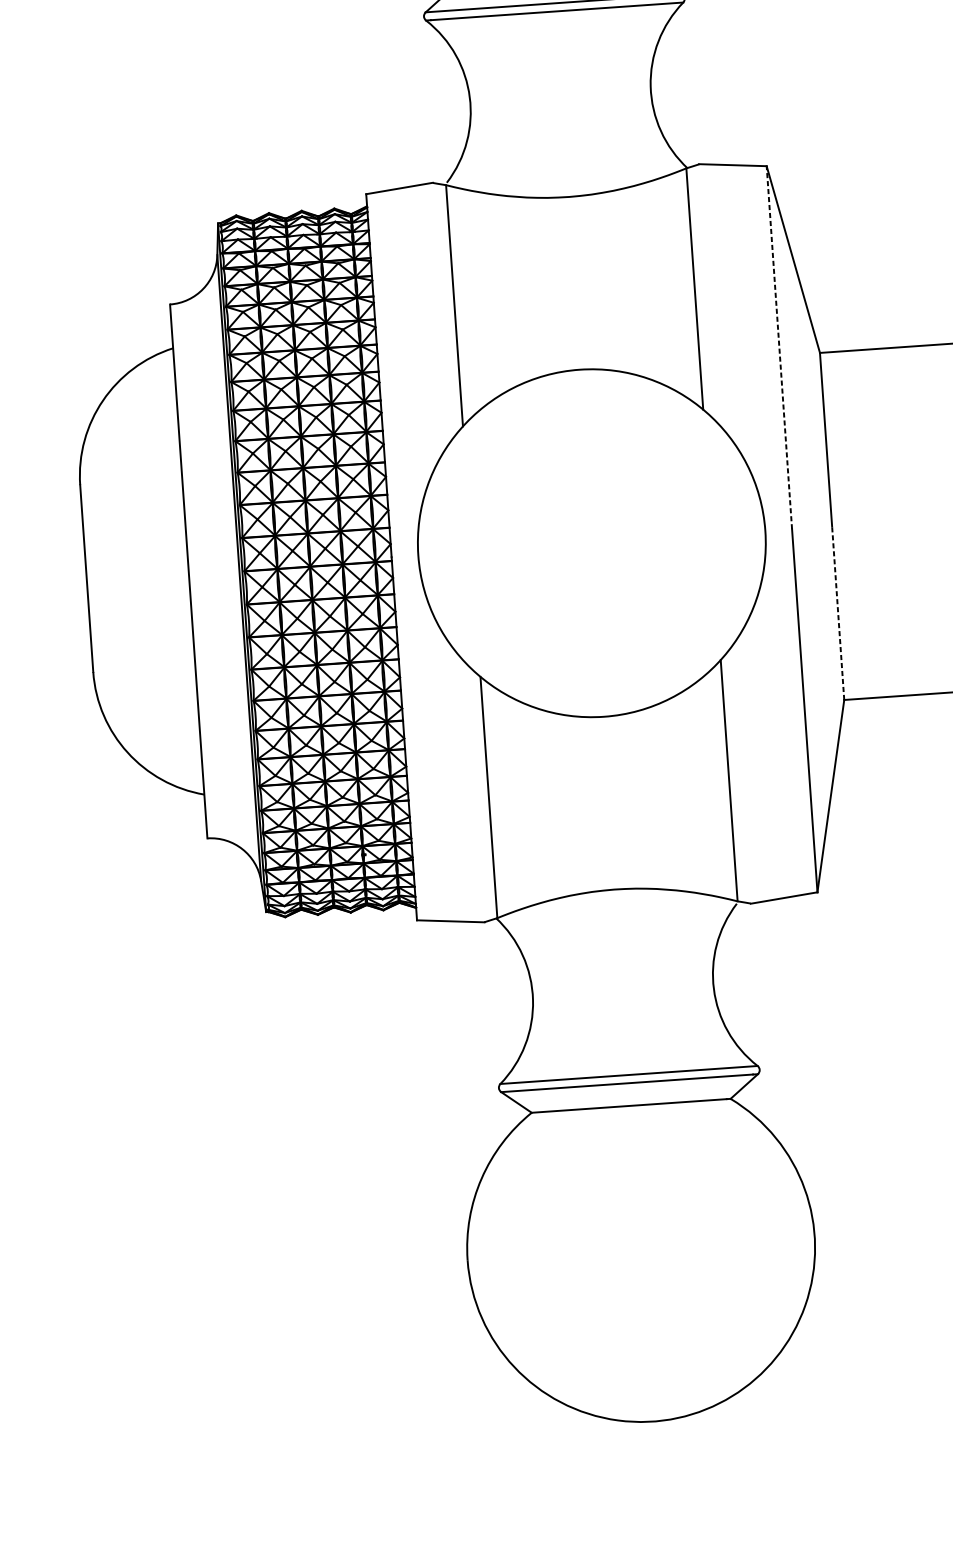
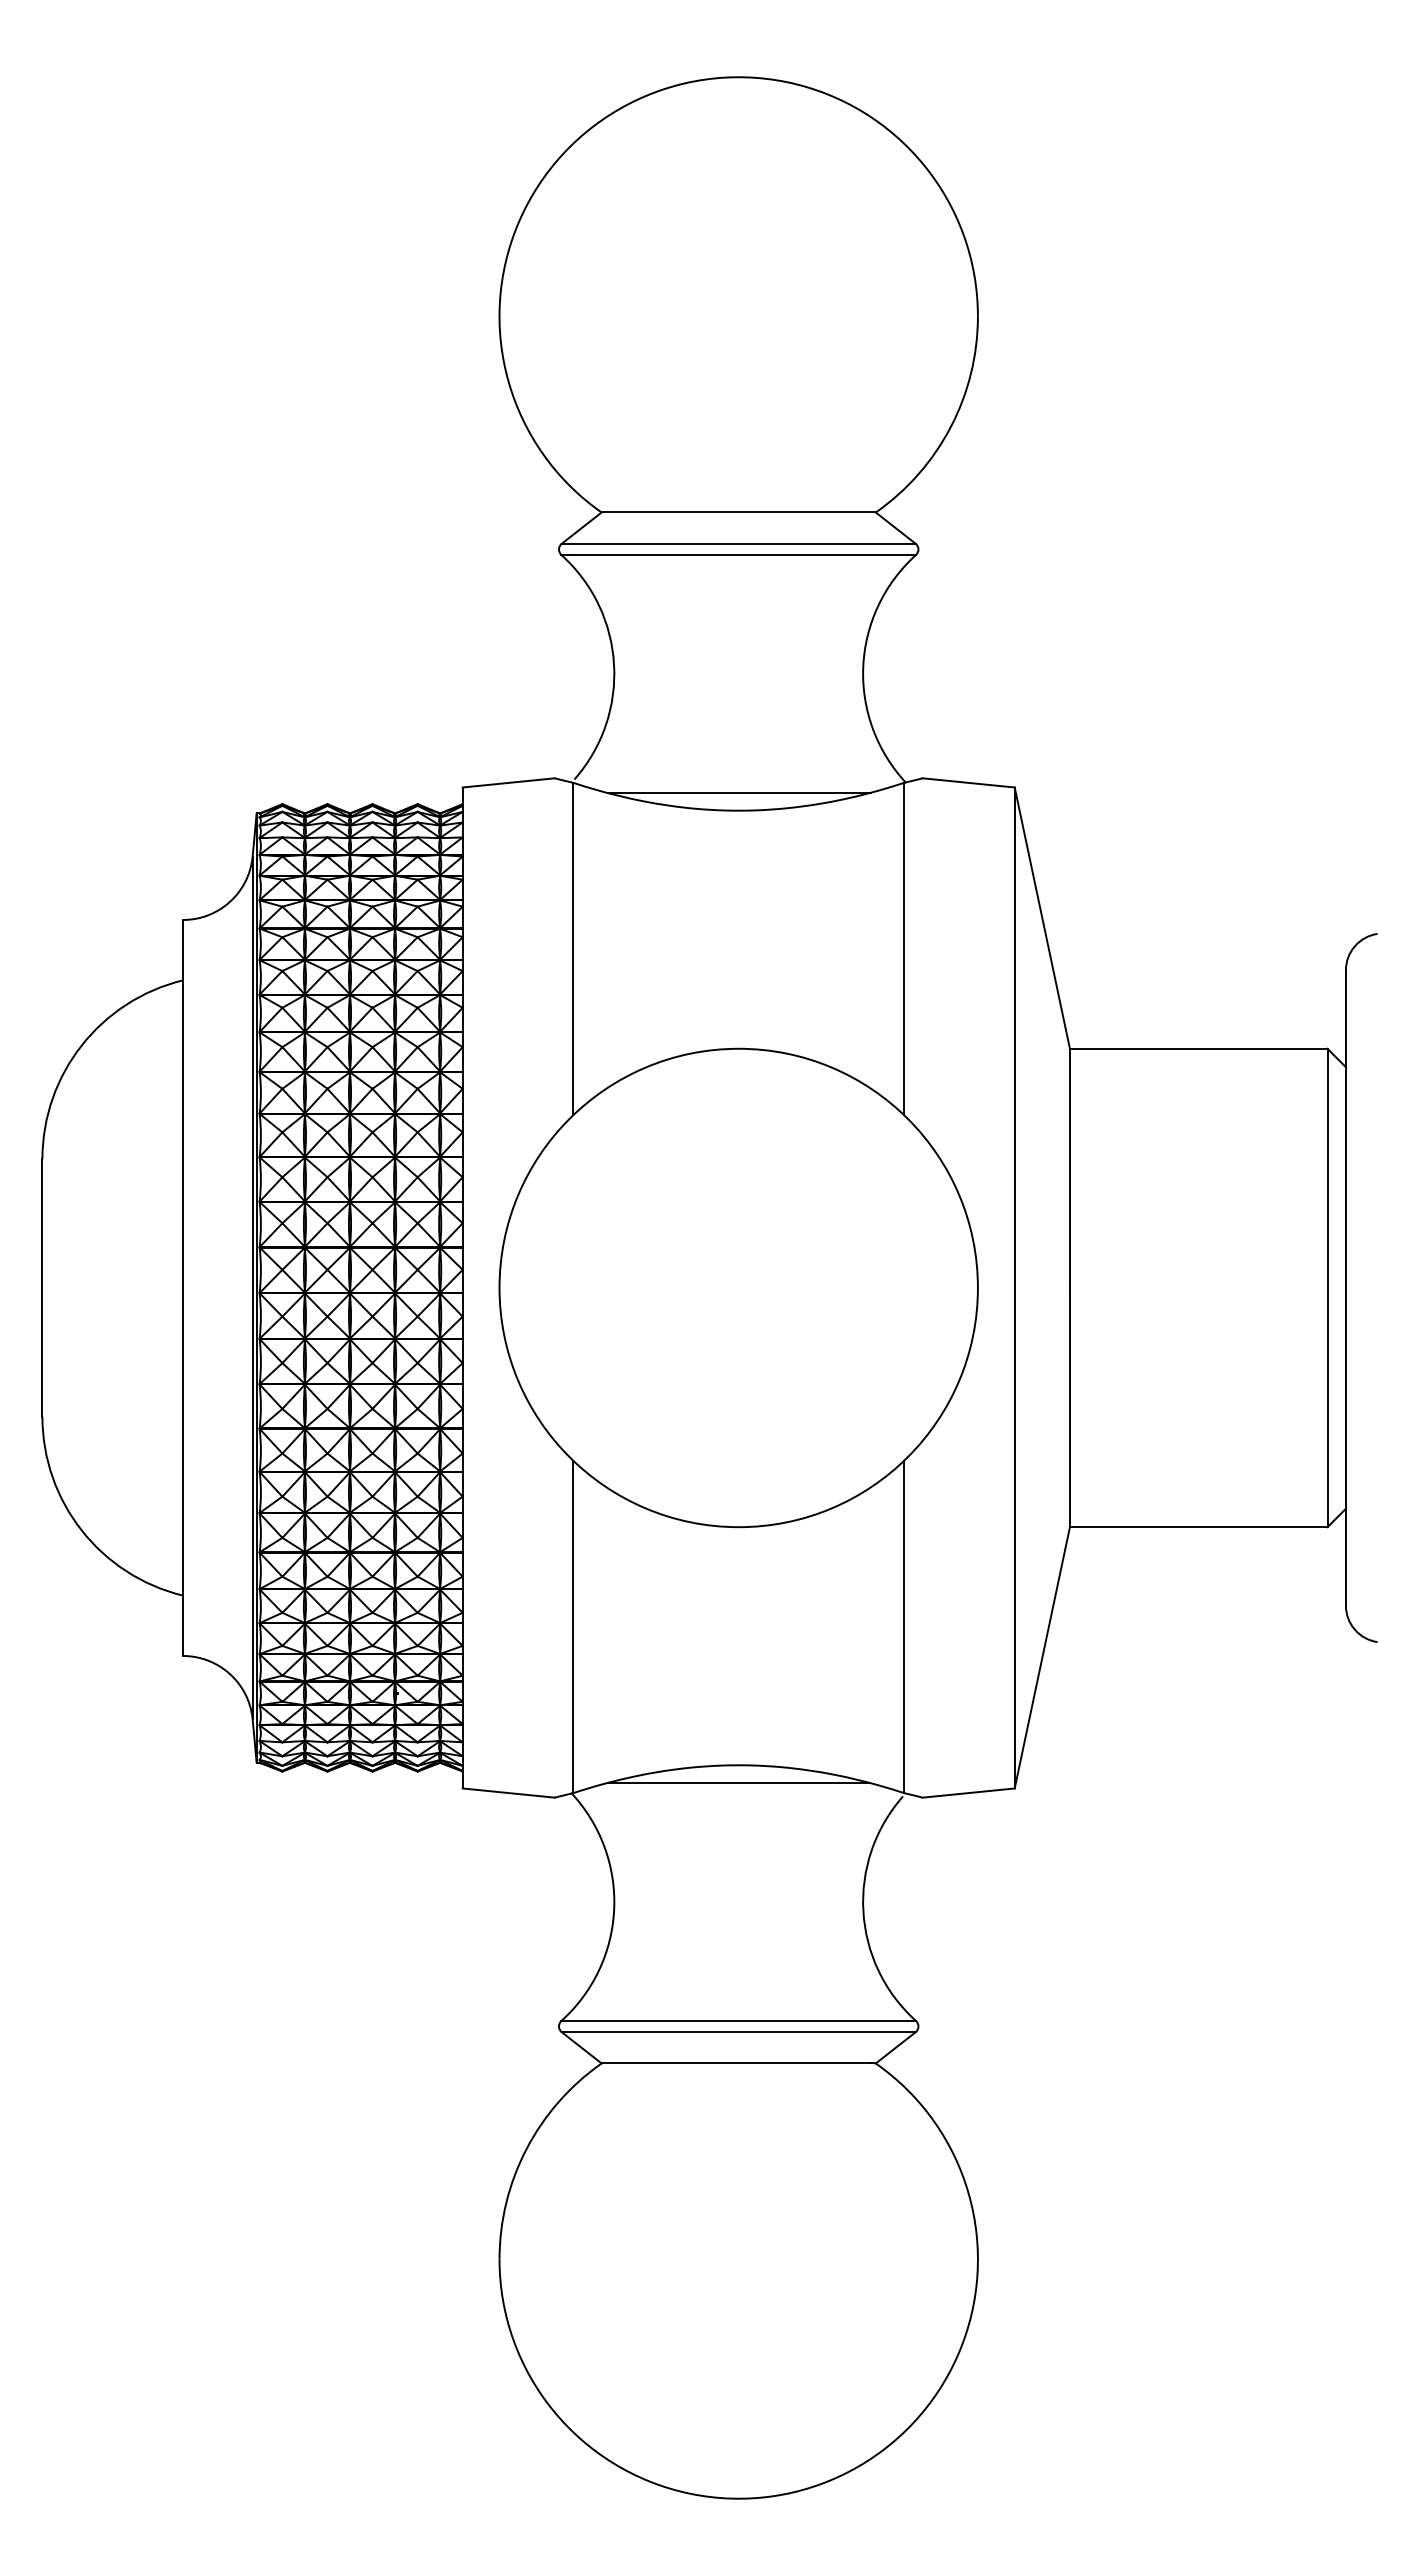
line: (566, 184) -> (738, 793), added
line: (779, 347) -> (1014, 1037), dashed -> solid
line: (837, 613) -> (1069, 1407), dashed -> solid
line: (616, 902) -> (738, 1782), added

